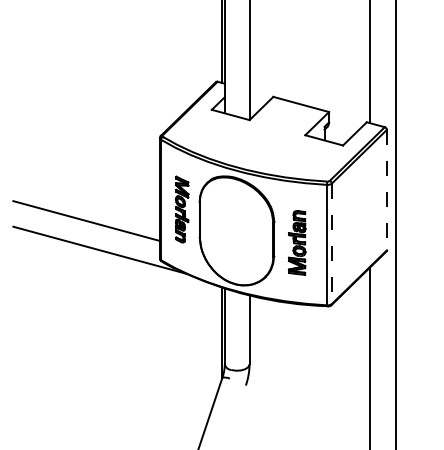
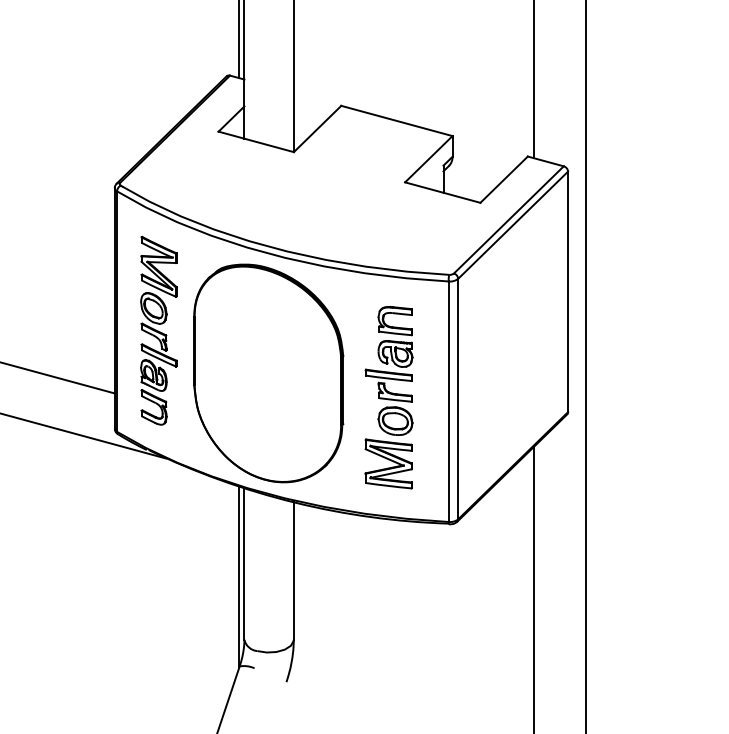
line: (386, 190) -> (567, 292), dashed -> solid
part: (182, 209) -> (159, 330), size x1.43
part: (296, 242) -> (387, 396), size x1.43
line: (331, 244) -> (457, 400), dashed -> solid

